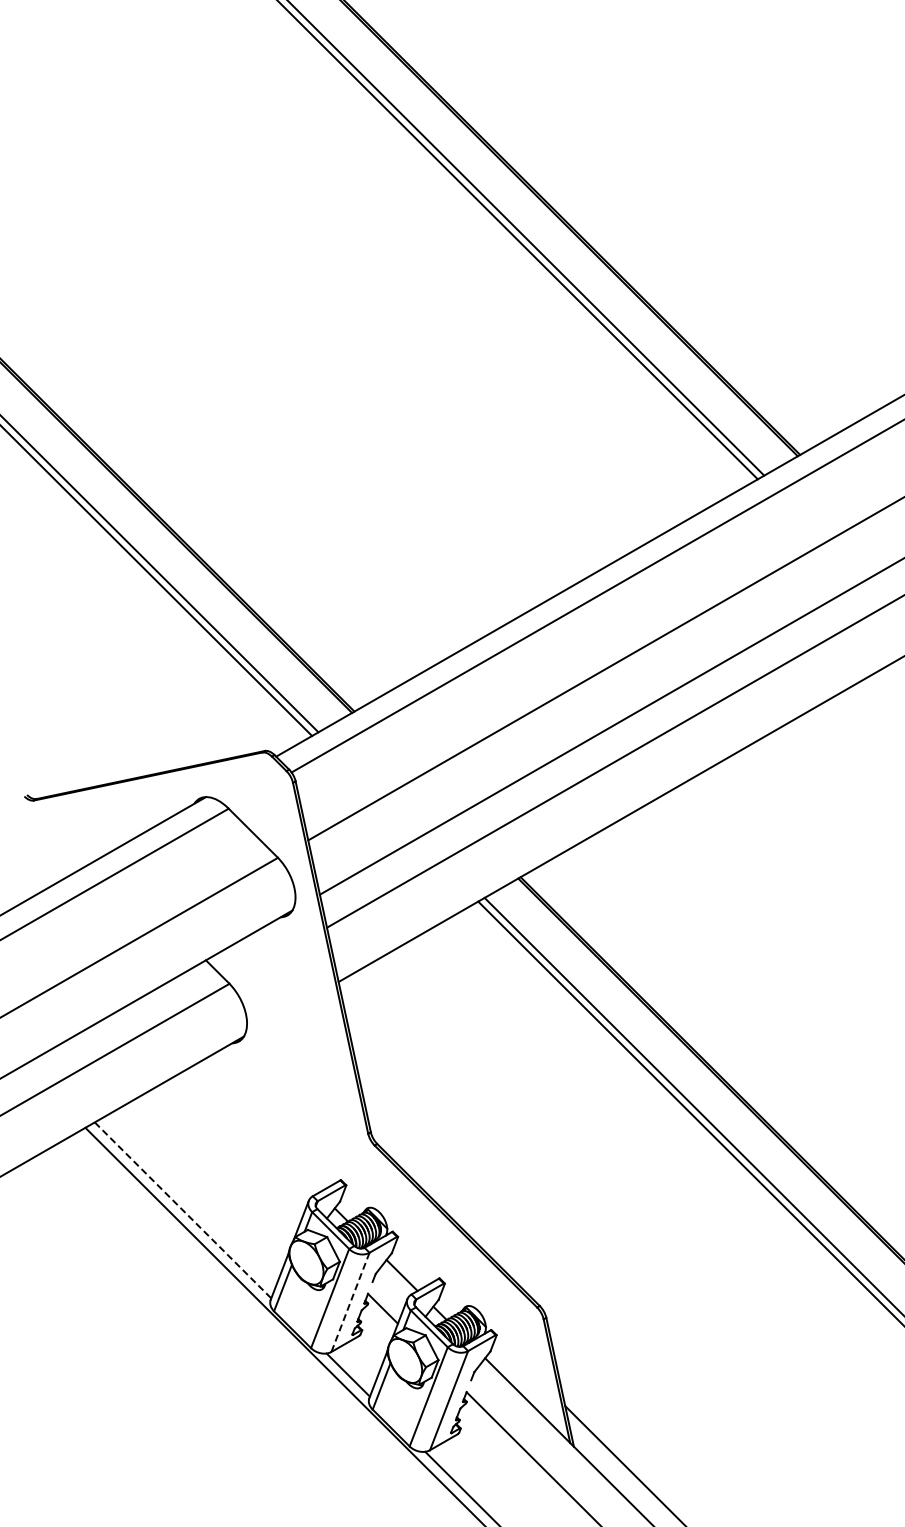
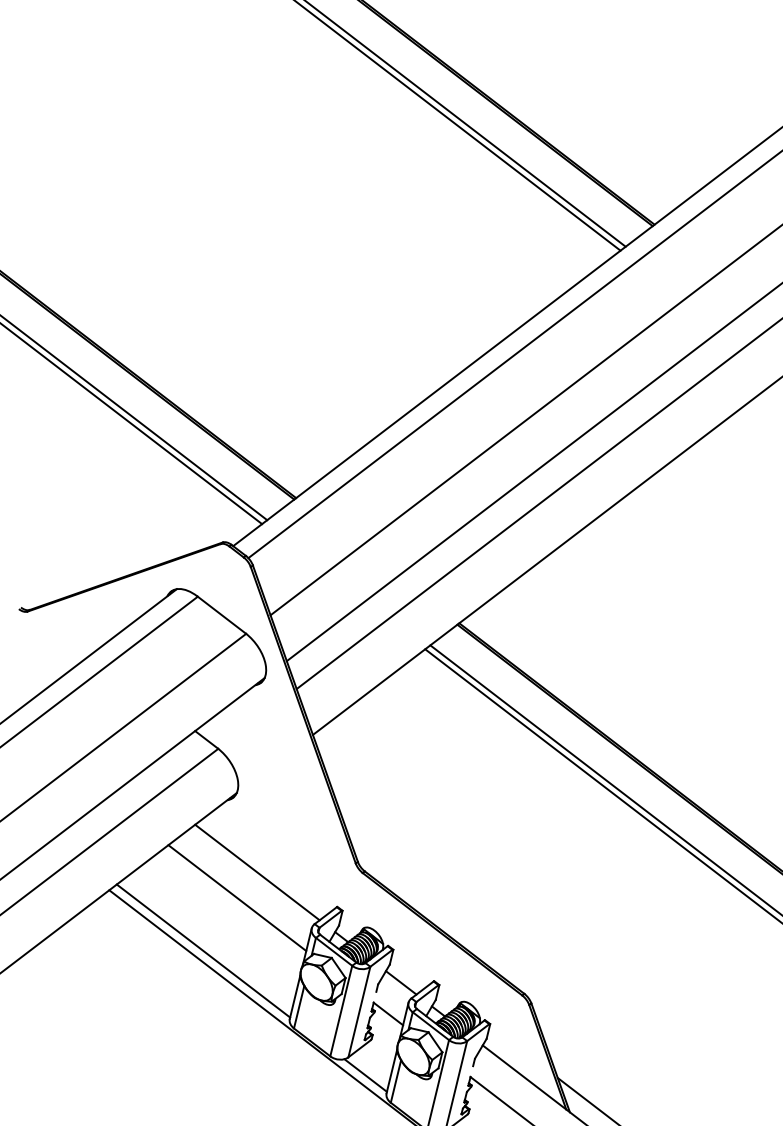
line: (255, 1129) -> (257, 872), added
line: (228, 1155) -> (236, 898), added
line: (183, 1210) -> (203, 951), dashed -> solid
line: (350, 1302) -> (359, 1012), dashed -> solid

